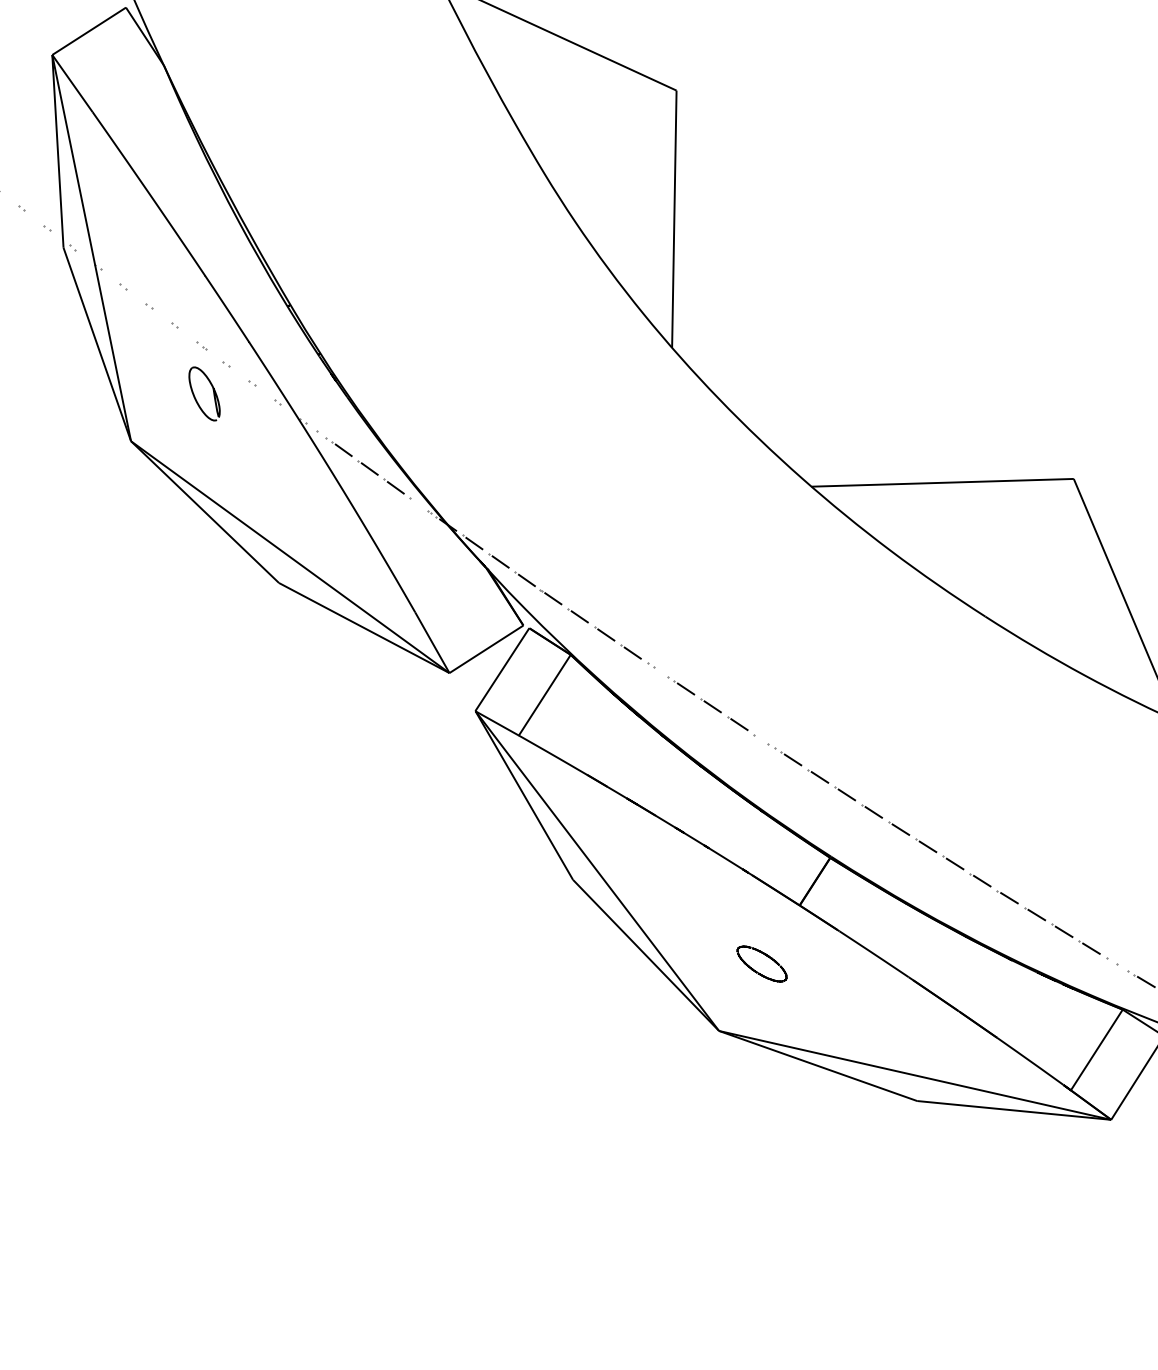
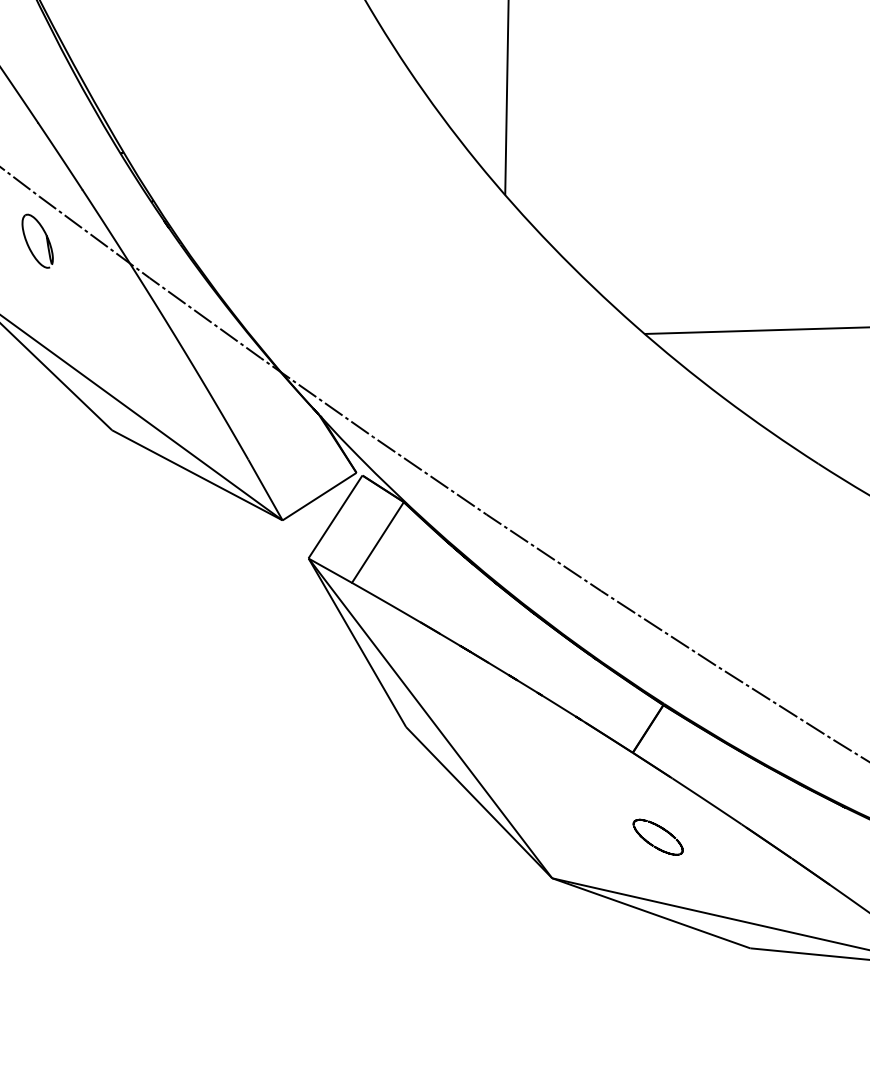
part: (761, 963) -> (657, 836), moved

